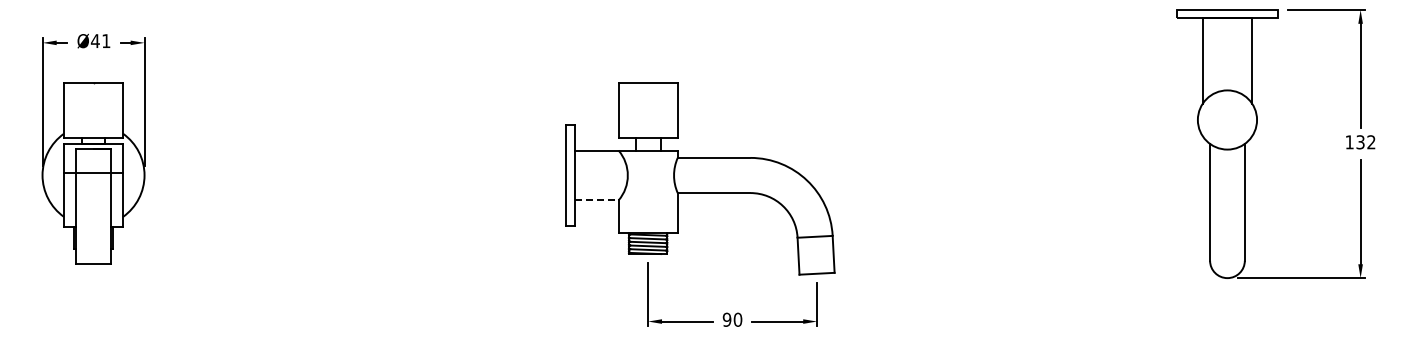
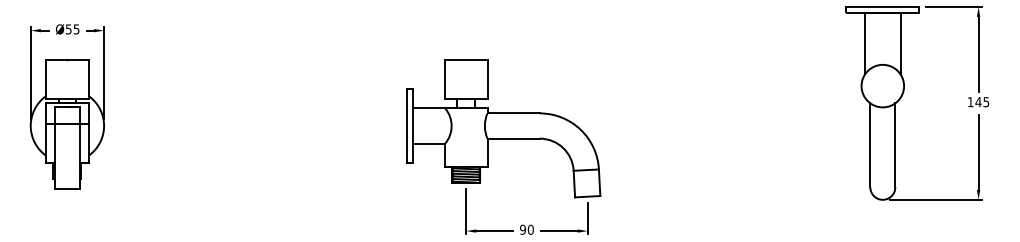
text: (100, 41) -> (72, 29), Ø41 -> Ø55
text: (1365, 142) -> (982, 102), 132 -> 145
line: (596, 200) -> (429, 144), dashed -> solid

